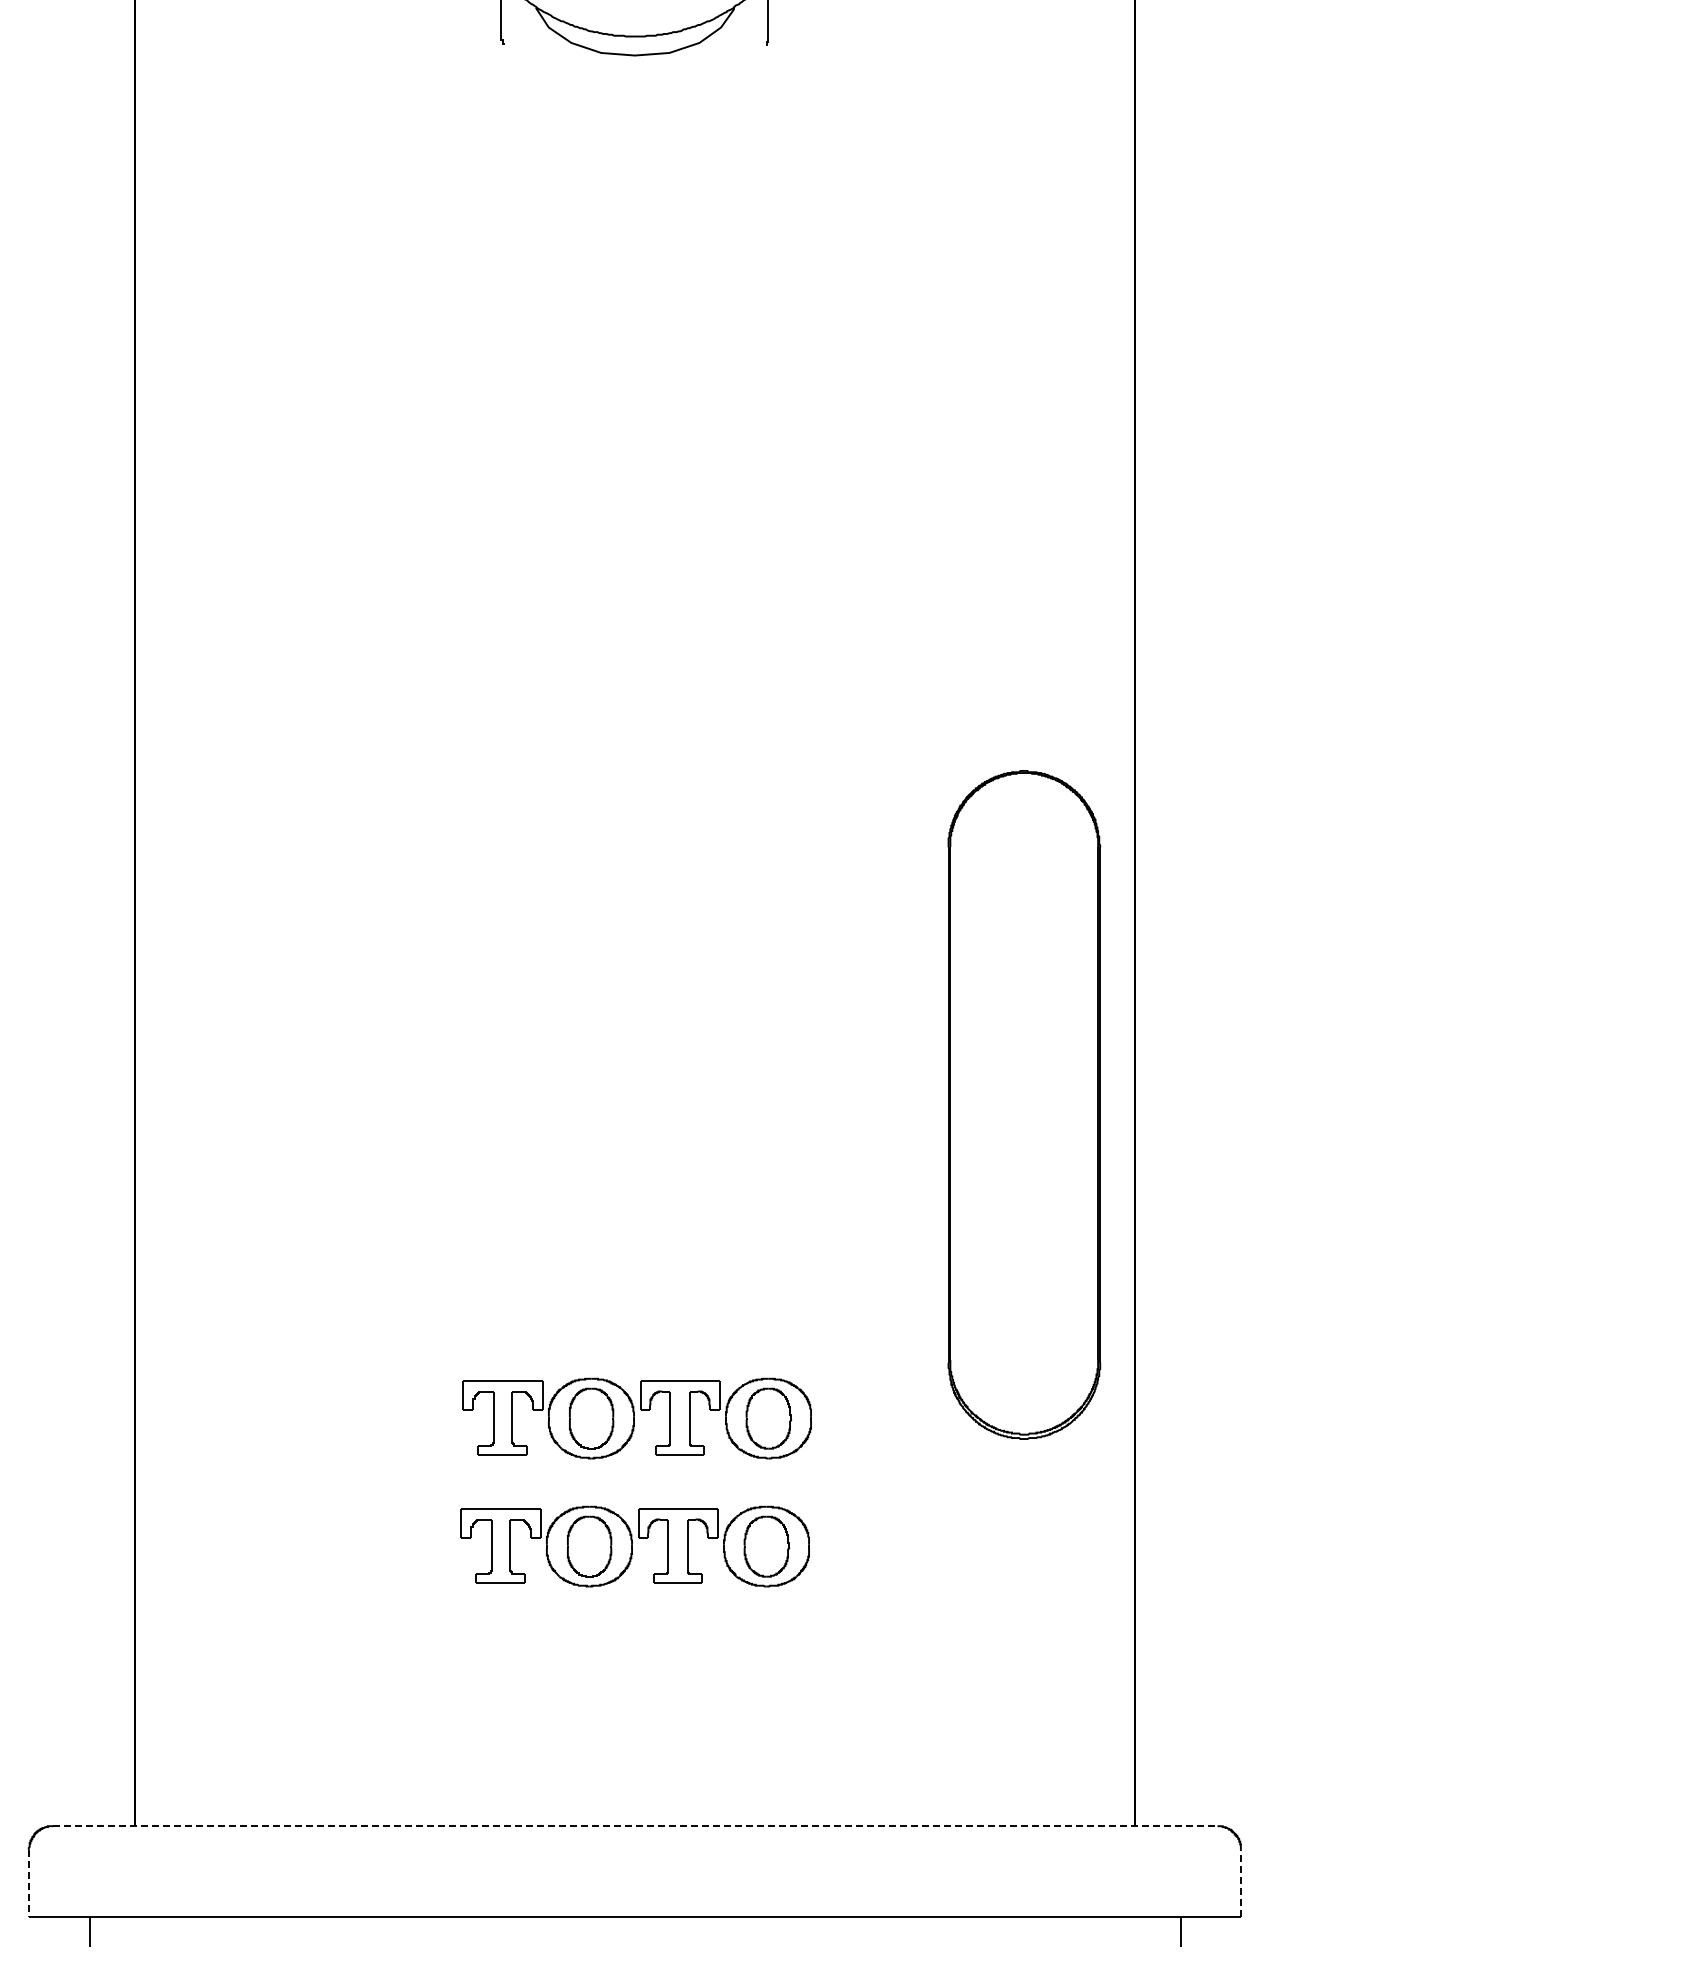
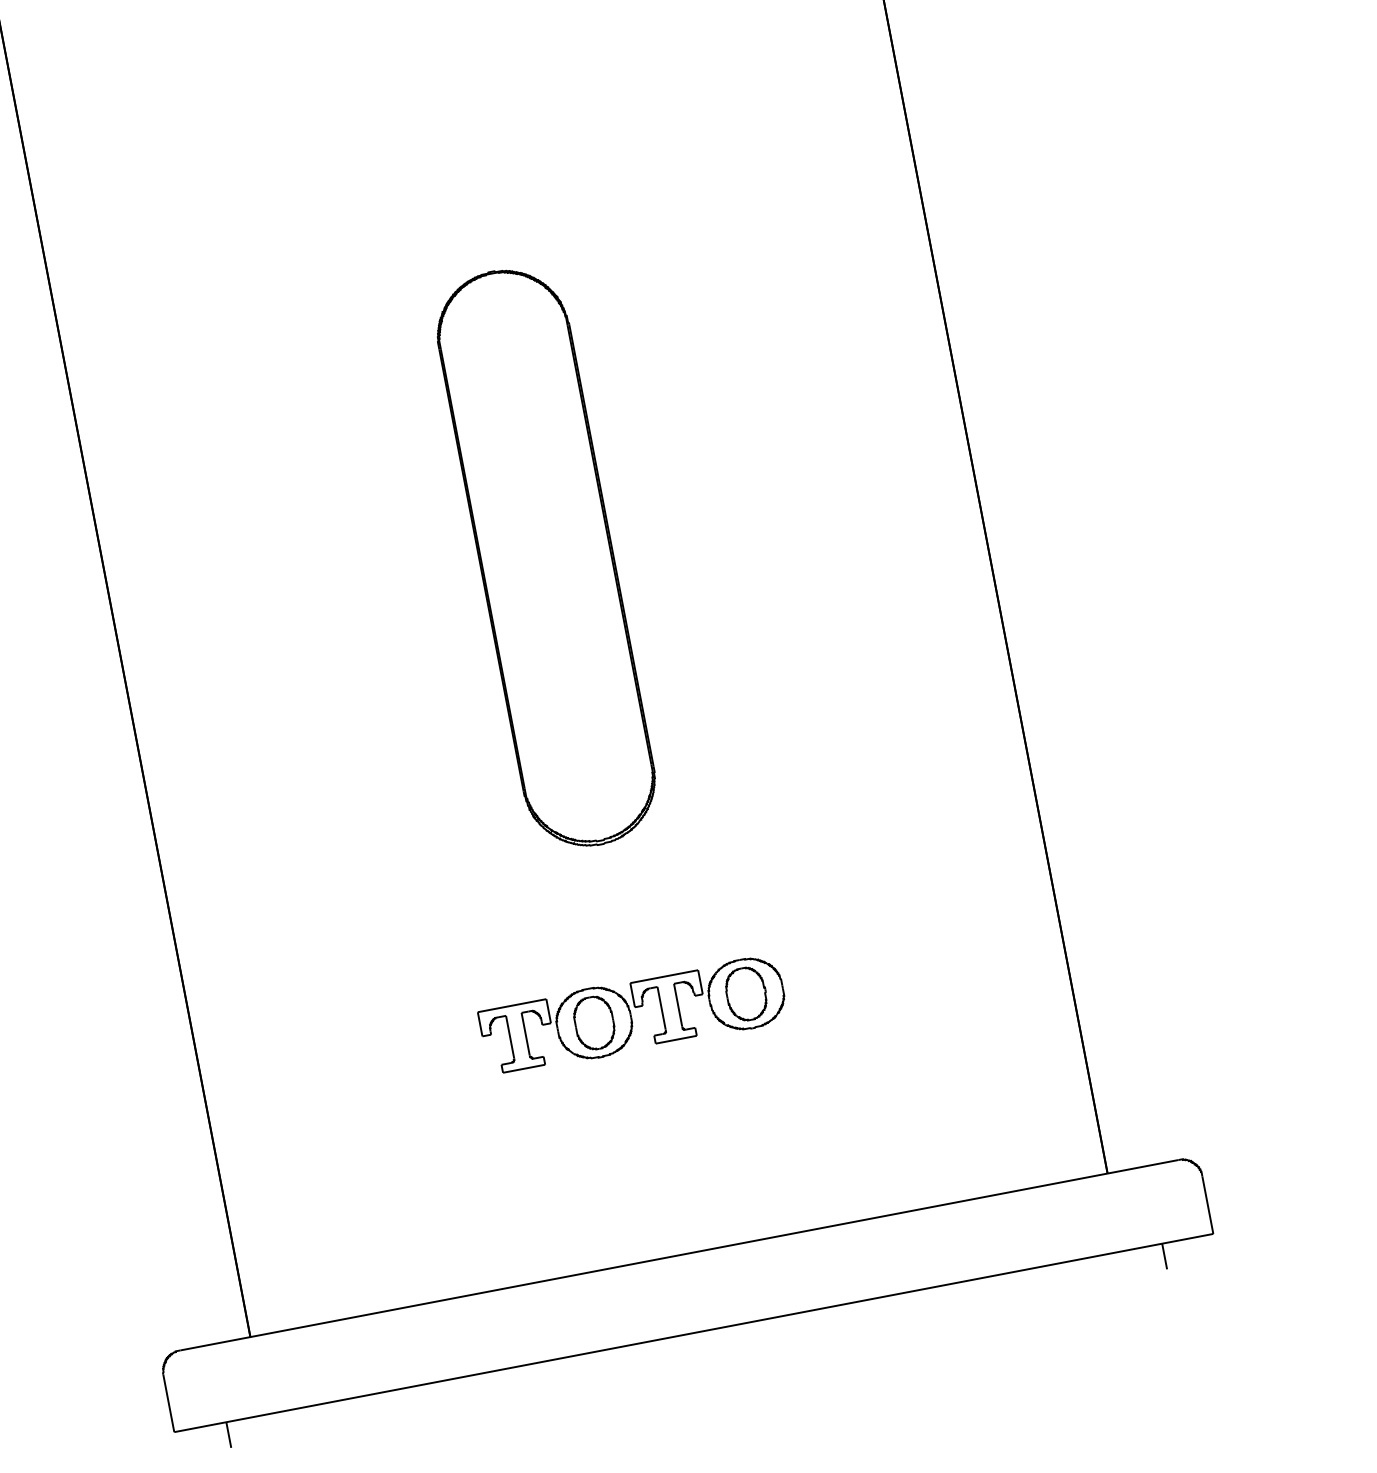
part: (1024, 1104) -> (546, 557), moved
part: (636, 1418) -> (613, 905), removed
line: (635, 1826) -> (679, 1255), dashed -> solid
line: (1240, 1882) -> (1207, 1204), dashed -> solid
line: (28, 1883) -> (168, 1403), dashed -> solid

